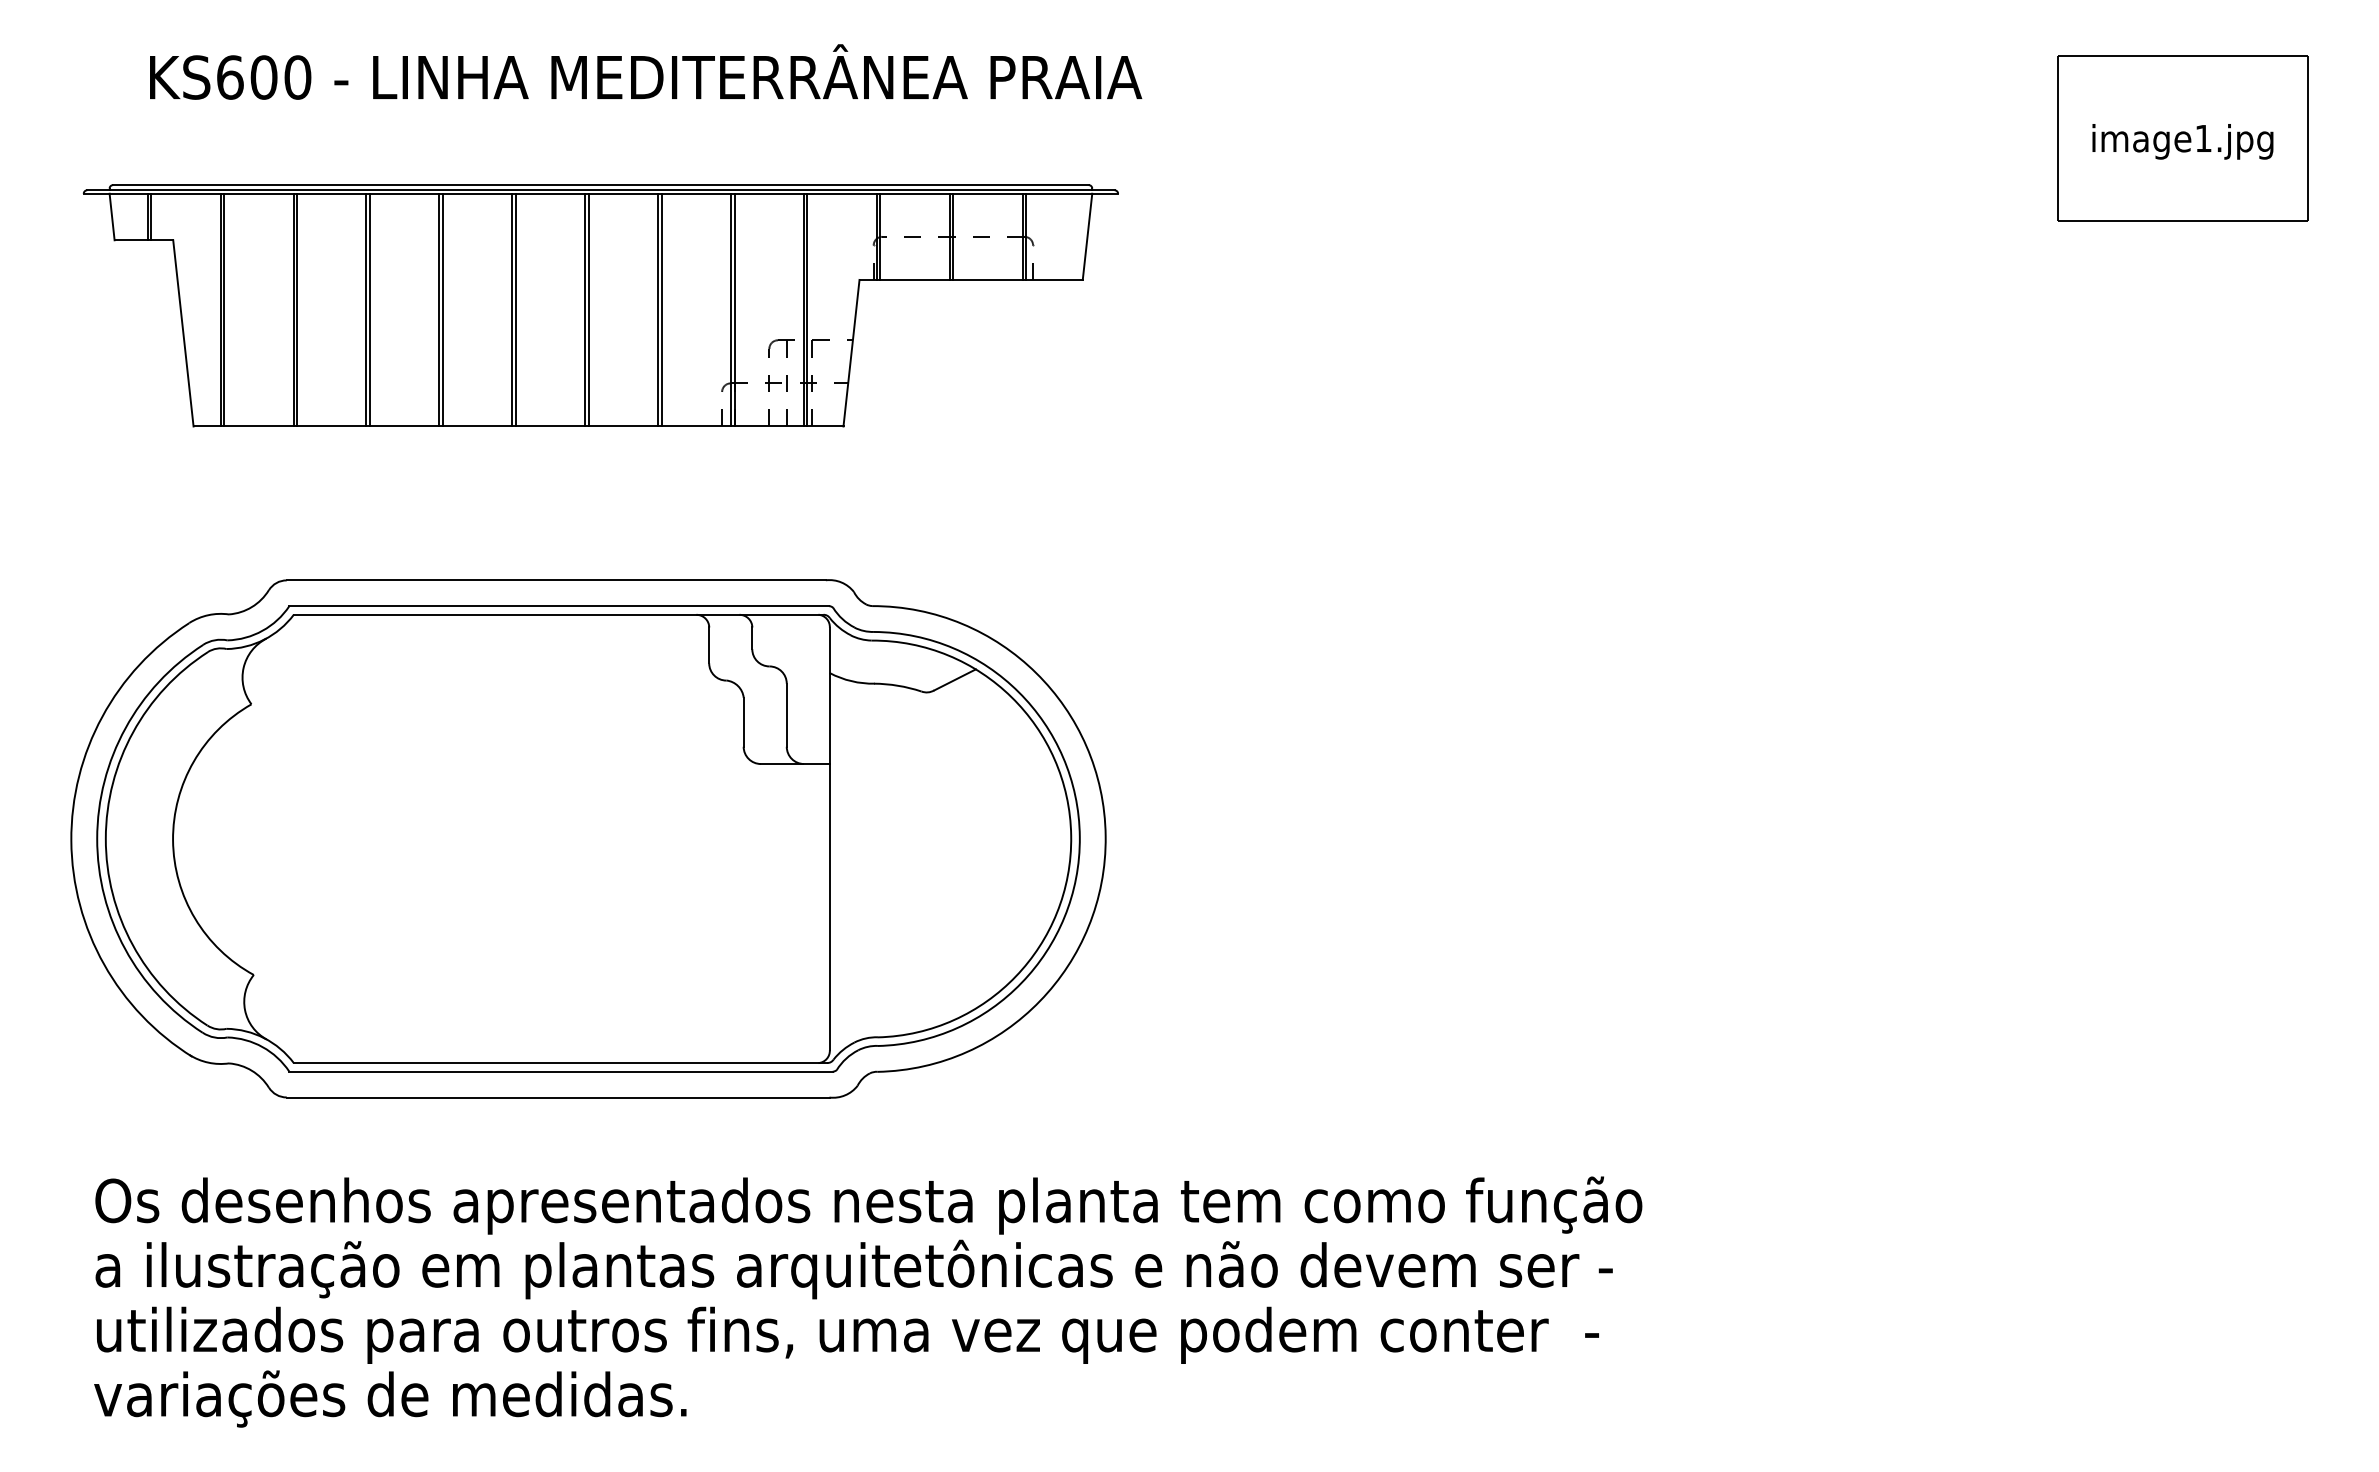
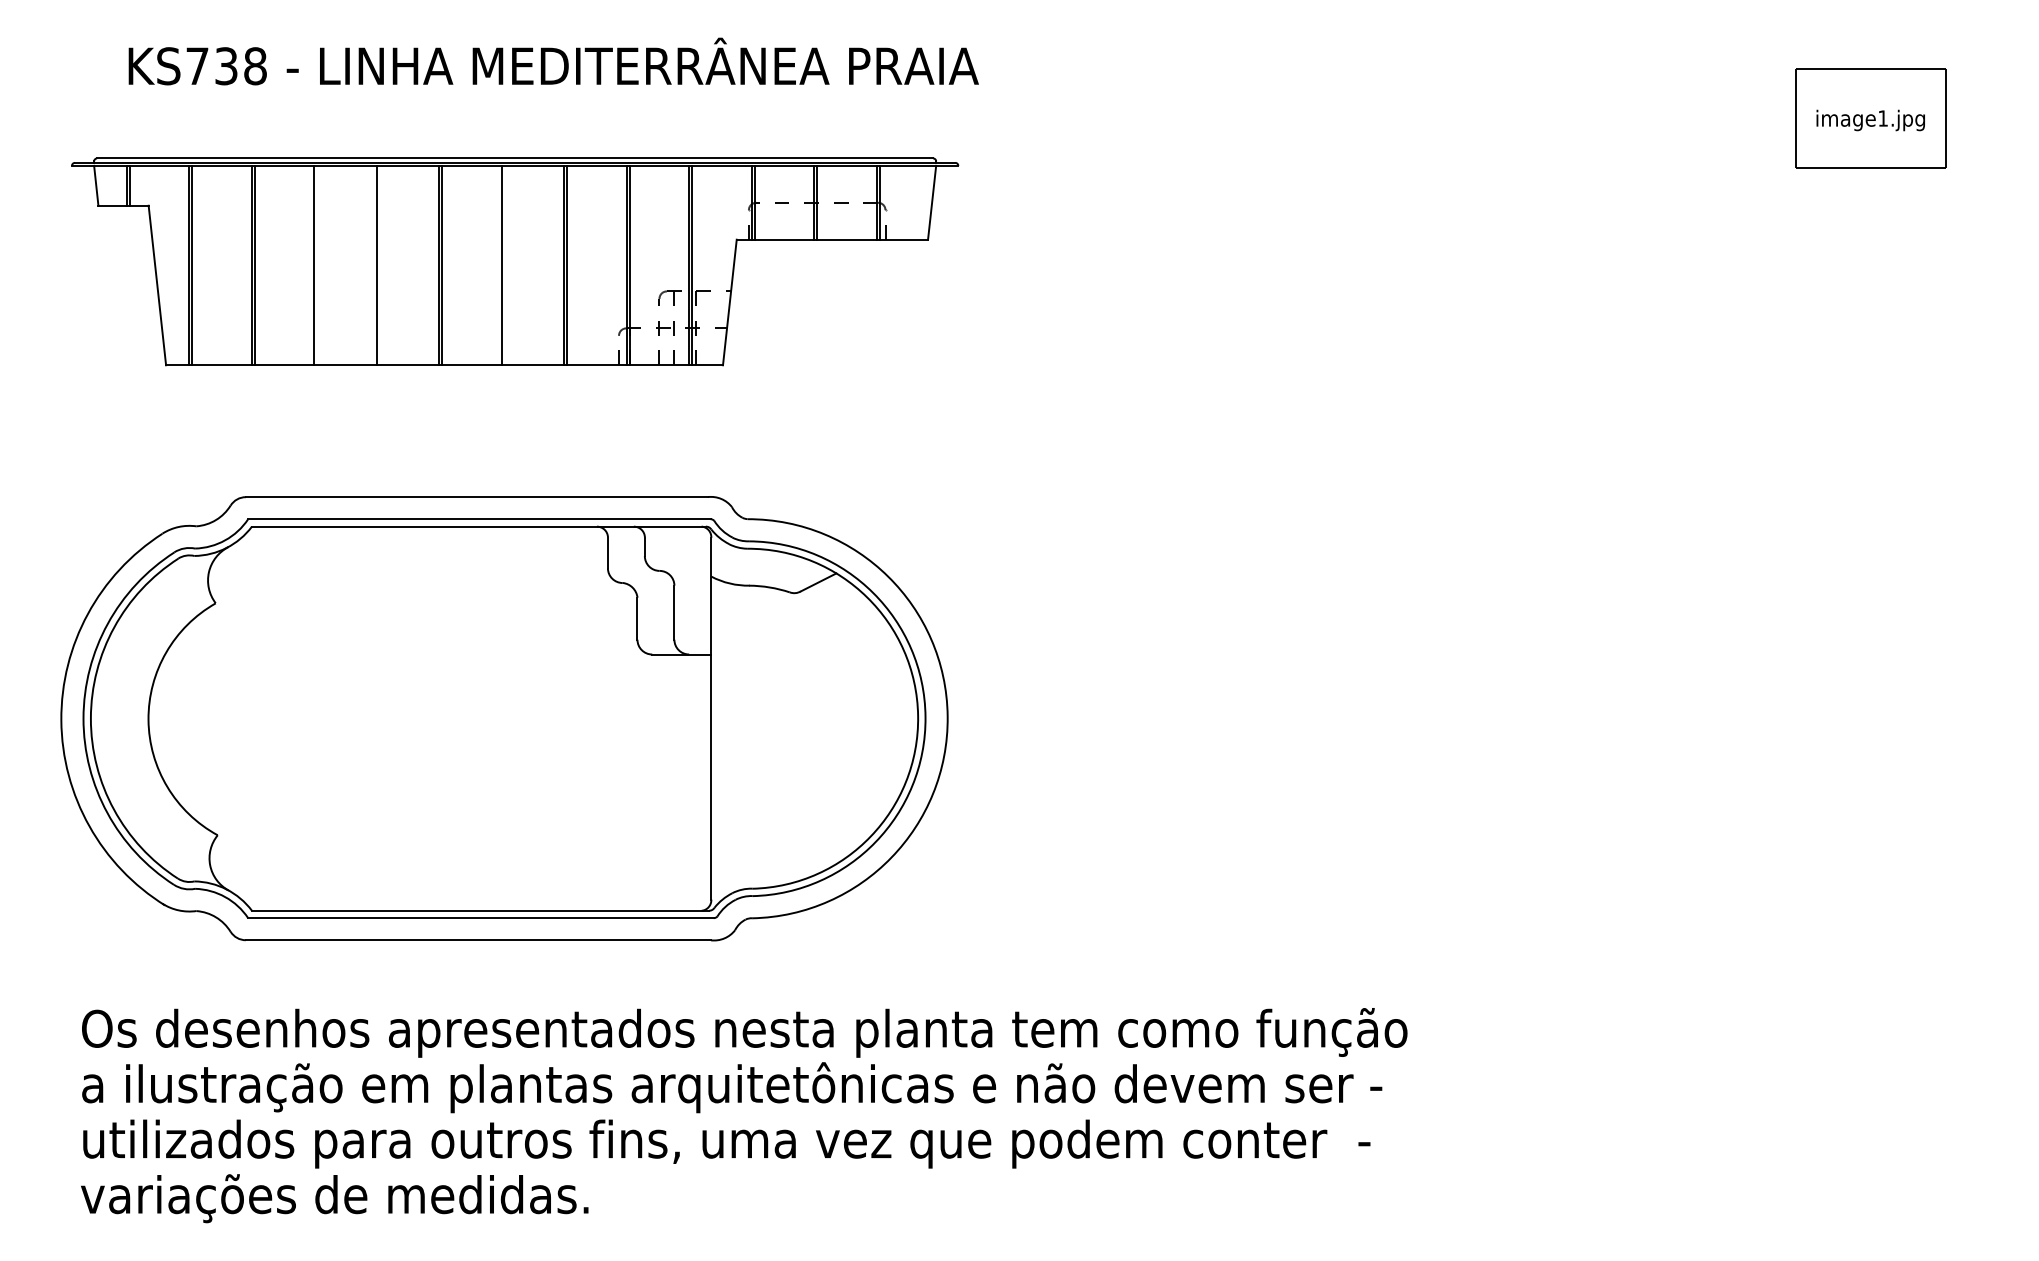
text: (264, 77) -> (226, 66), KS600 -> KS738
part: (2182, 138) -> (1870, 118), size x0.7
line: (369, 309) -> (316, 265), removed
line: (442, 309) -> (379, 265), removed
line: (588, 309) -> (504, 265), removed

